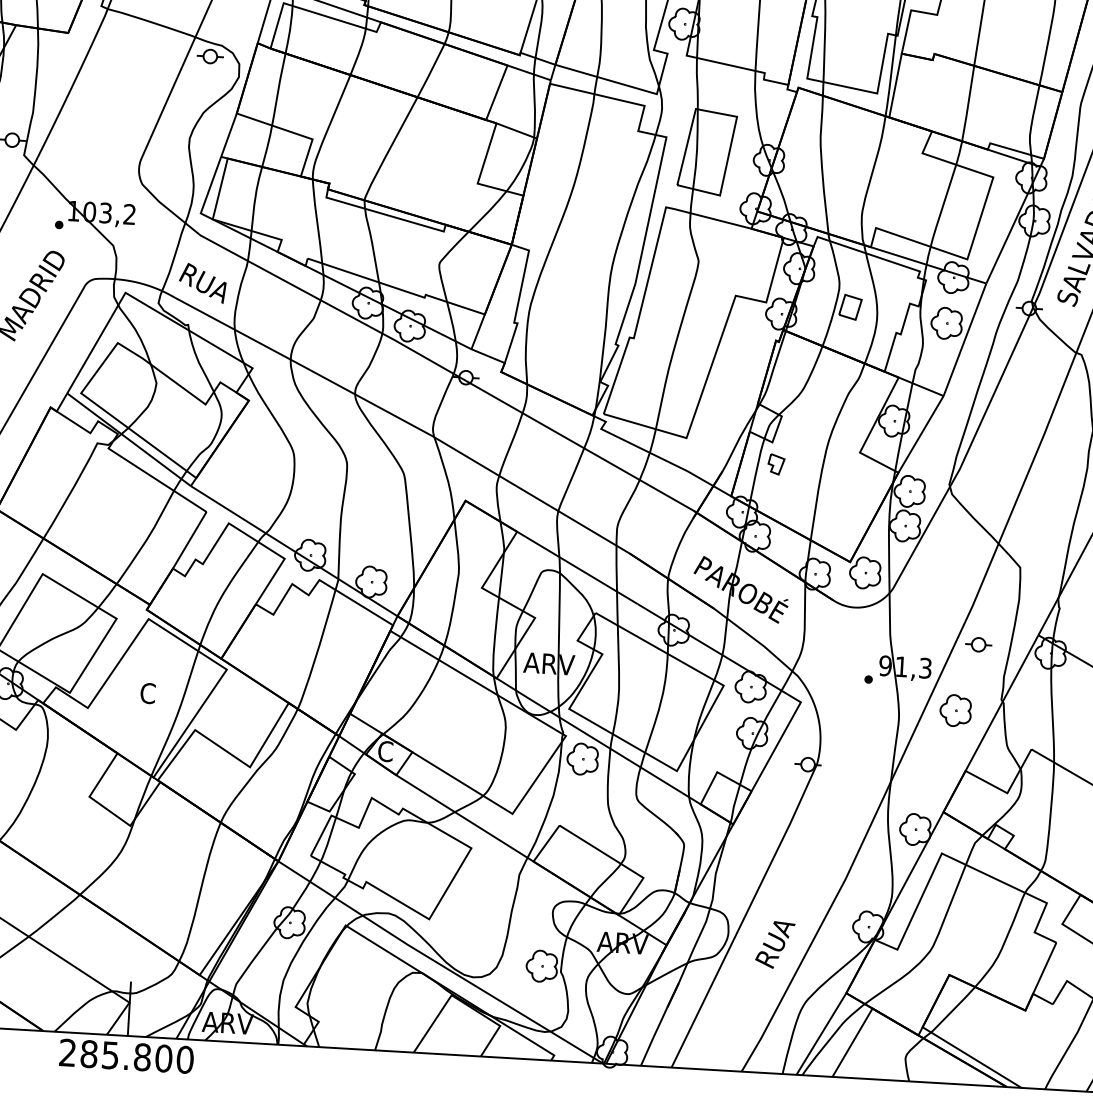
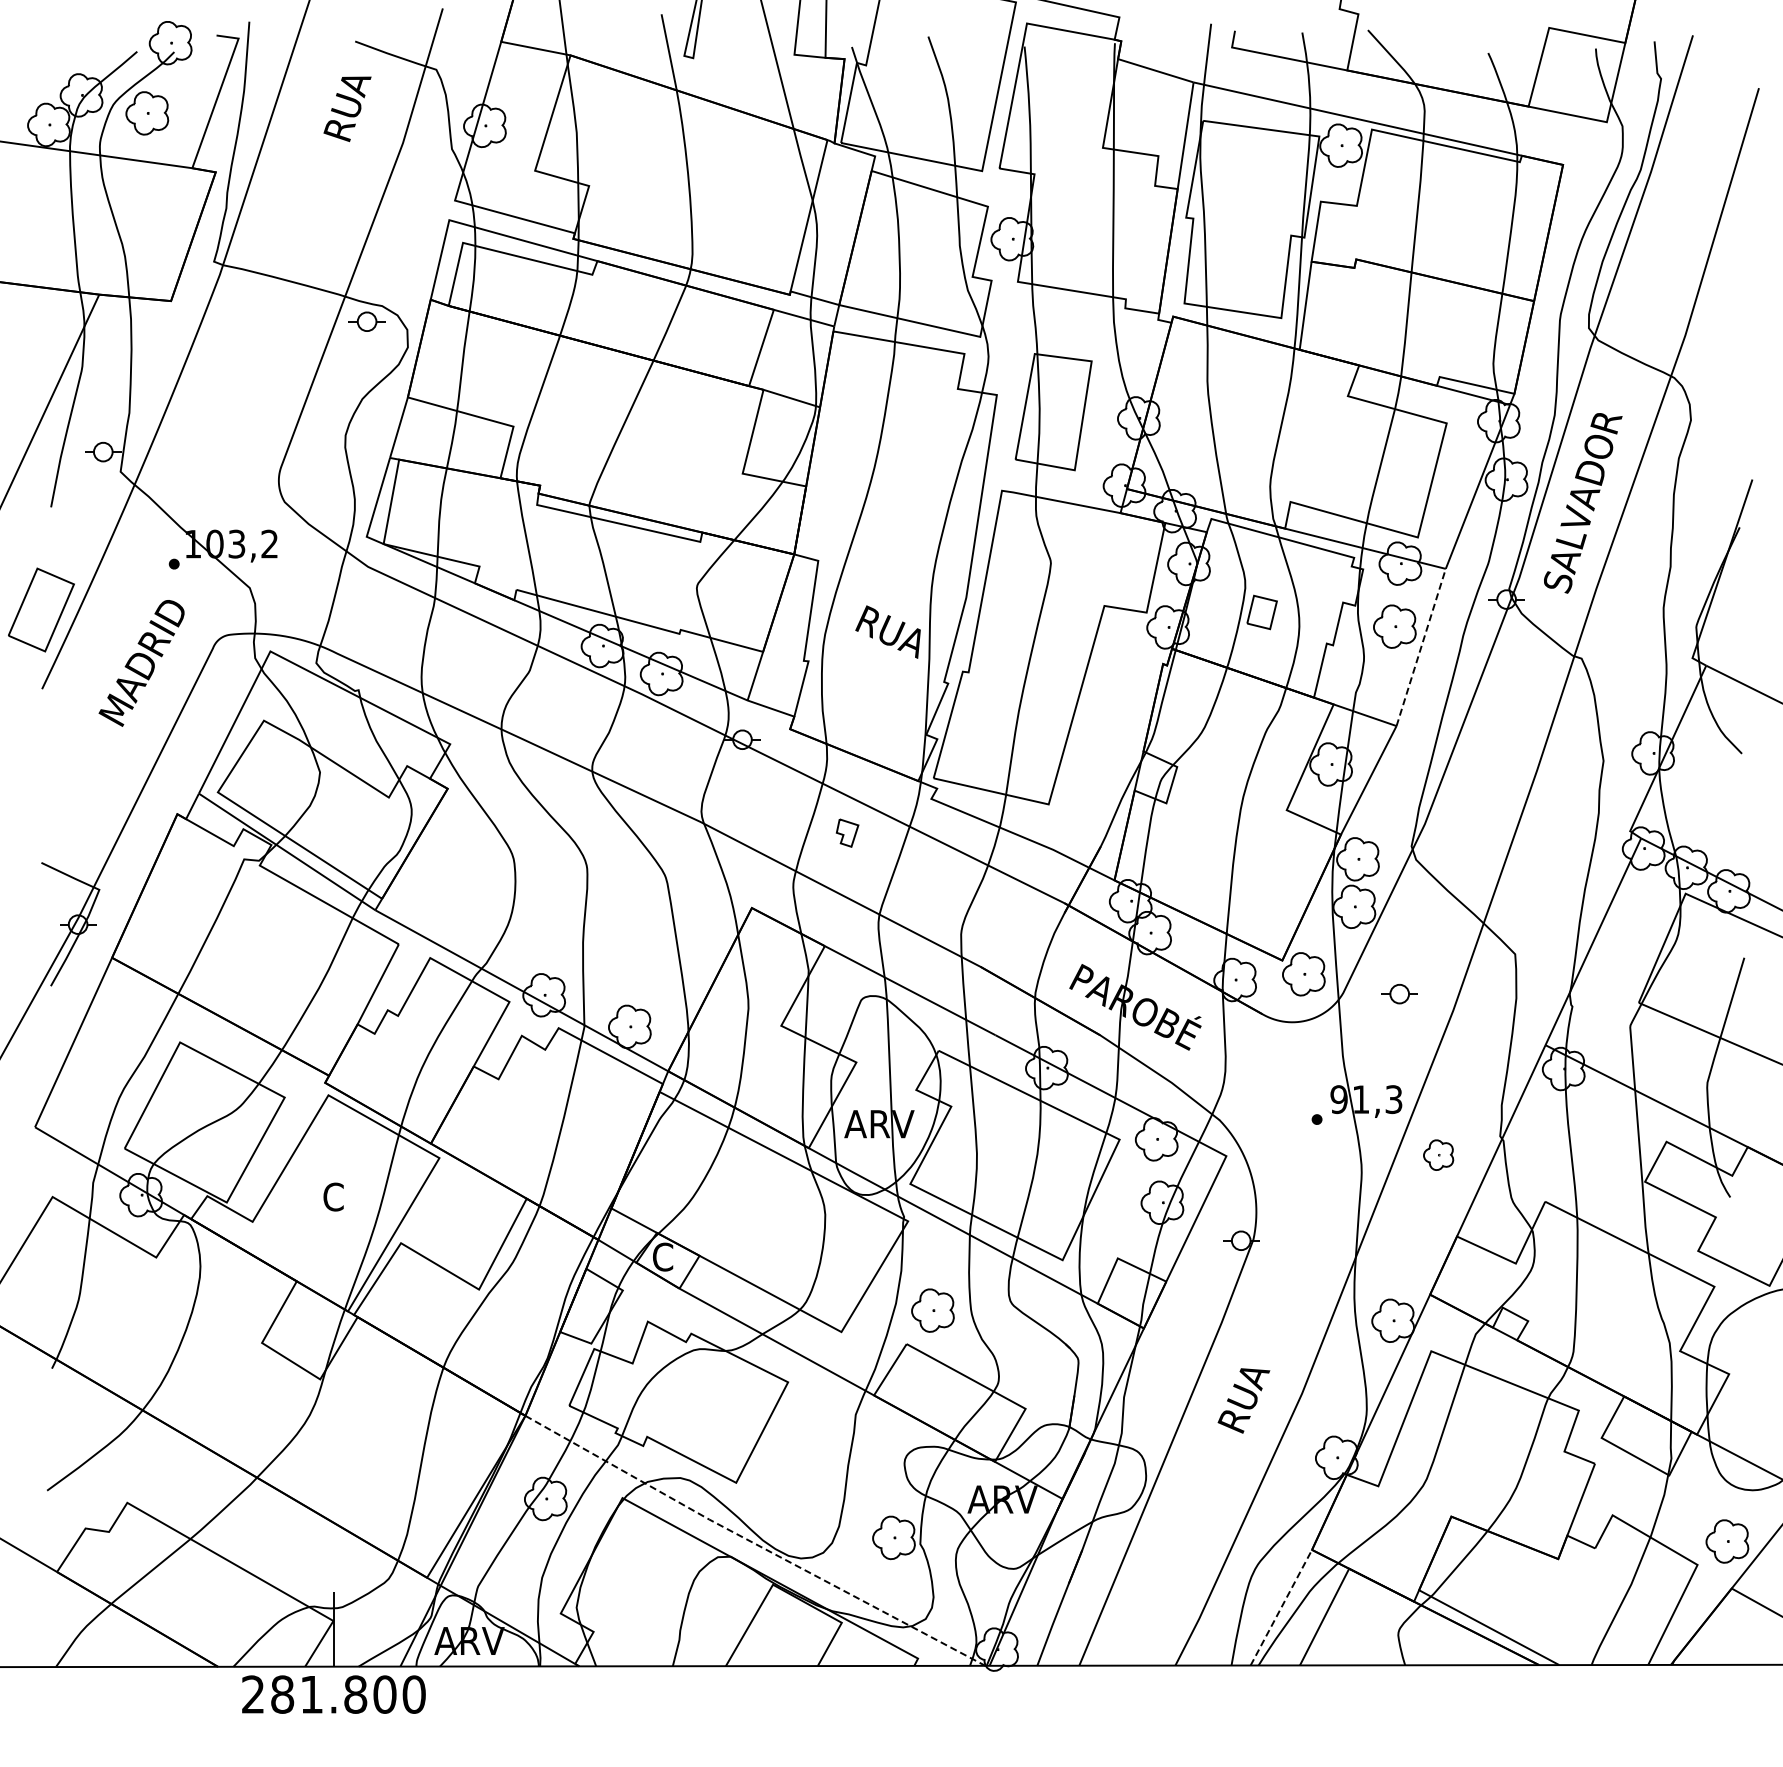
text: (202, 282) -> (887, 631), moved
line: (965, 339) -> (1421, 647), solid -> dashed
part: (776, 463) -> (847, 832), moved
part: (978, 645) -> (1399, 994), moved
part: (955, 711) -> (1438, 1155), size x0.7
part: (582, 759) -> (932, 1310), moved
text: (774, 944) -> (1243, 1400), moved
line: (439, 963) -> (753, 1542), solid -> dashed
line: (821, 1033) -> (1281, 1607), solid -> dashed
text: (110, 1055) -> (311, 1694), 285.800 -> 281.800

